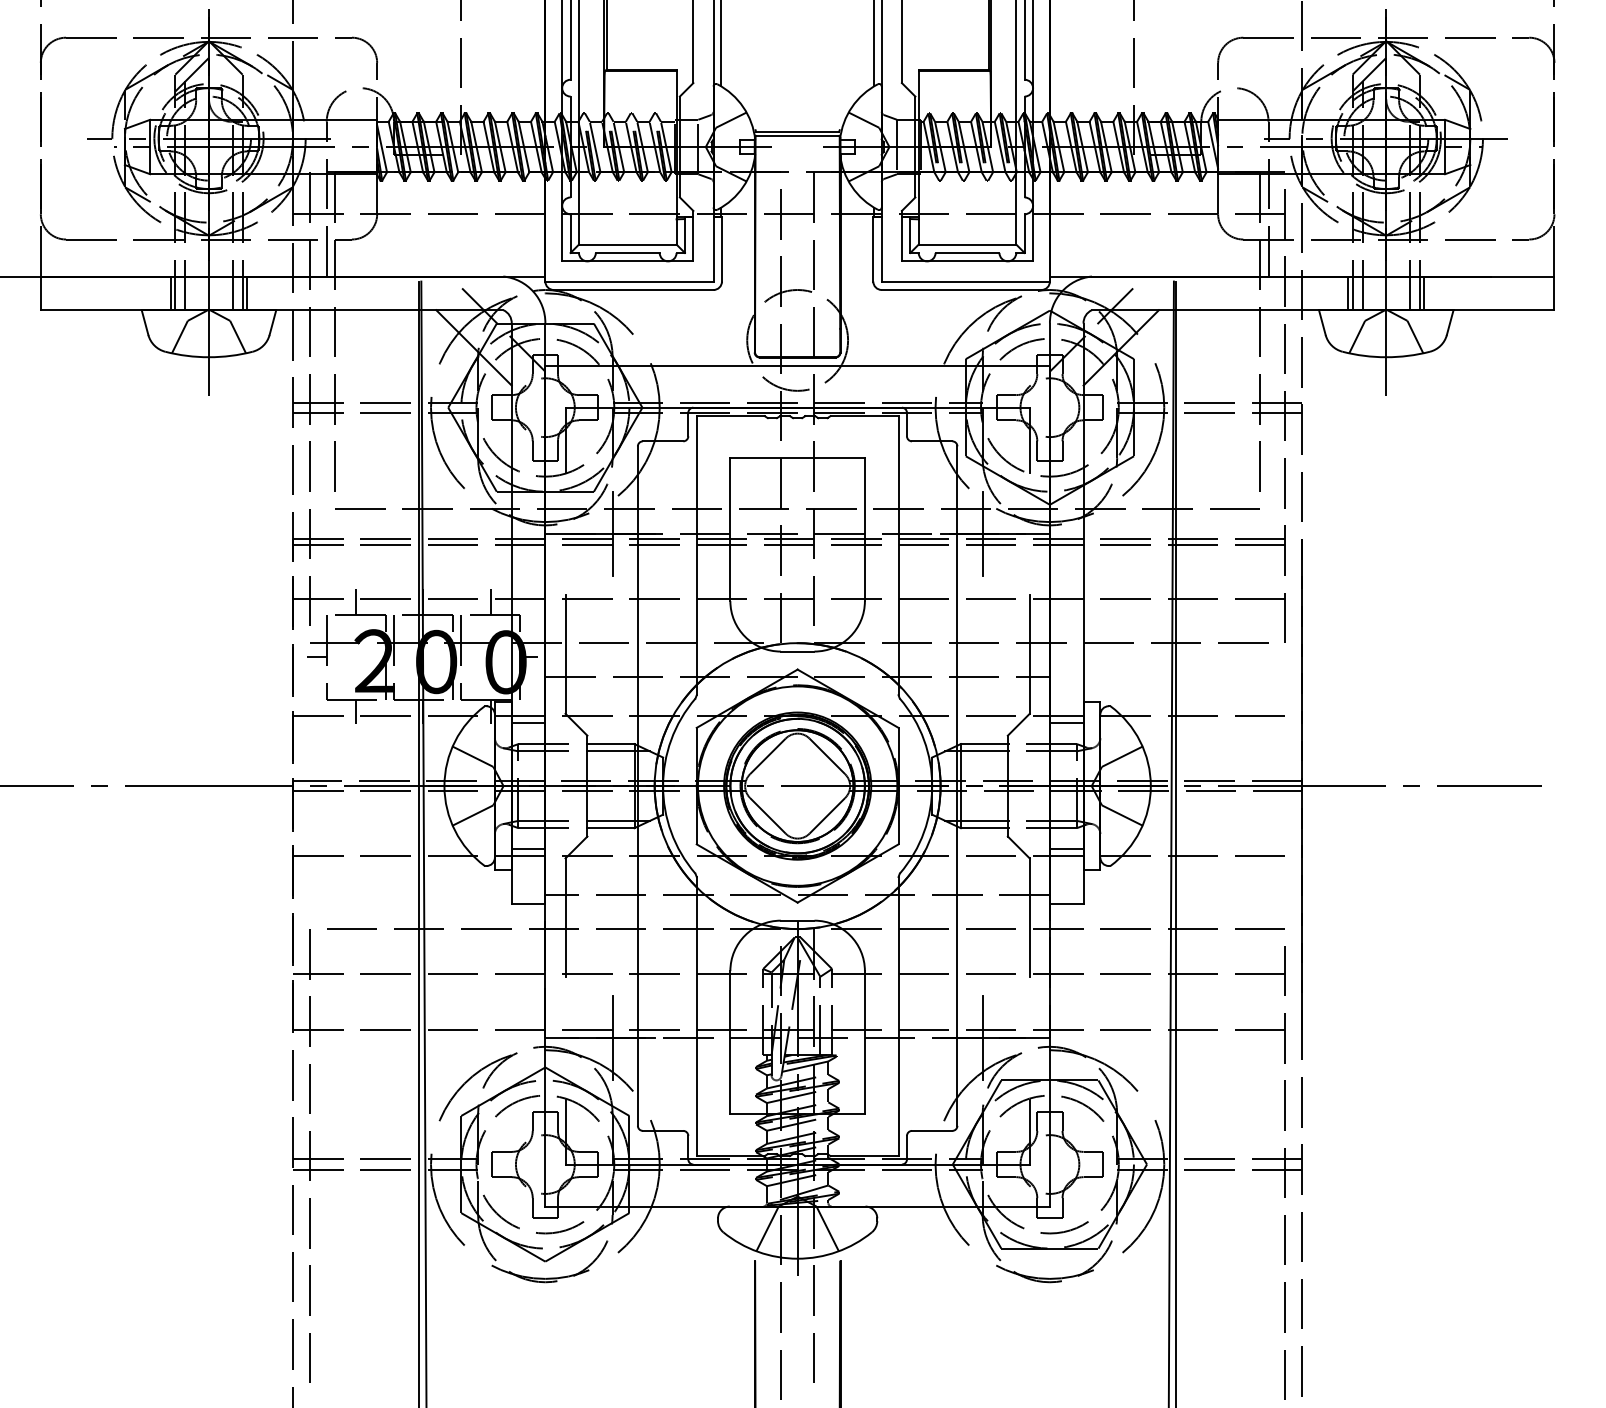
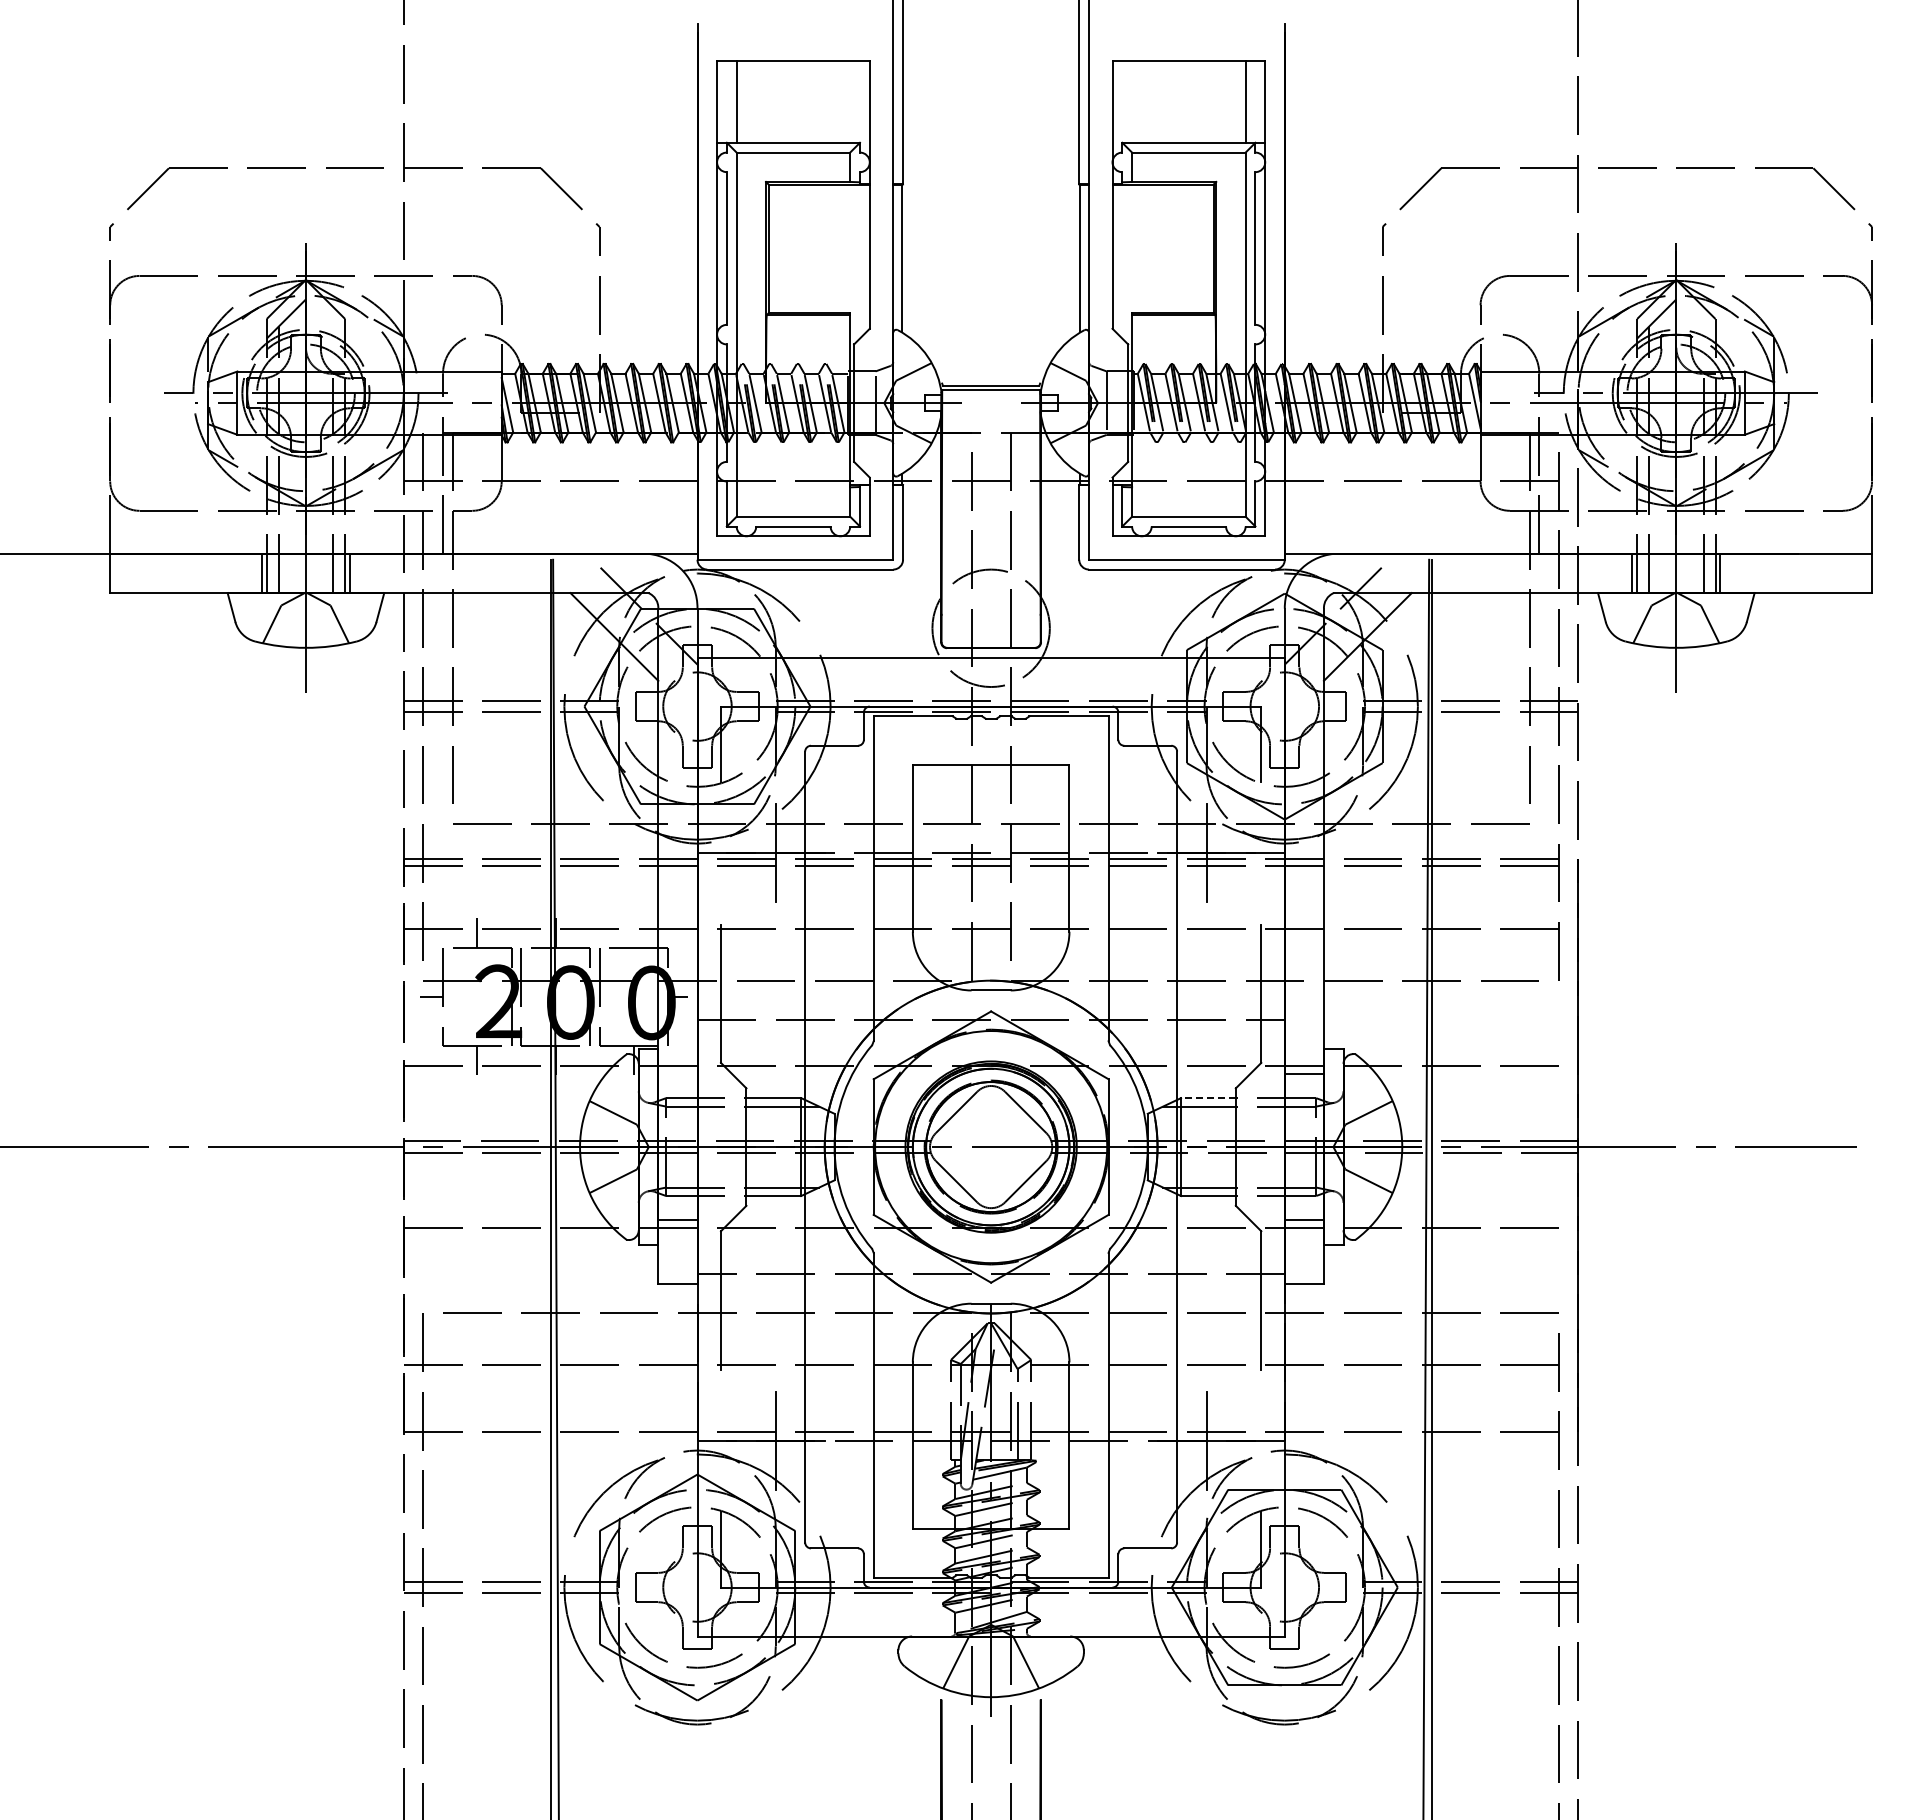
line: (490, 601) -> (633, 932), removed
line: (528, 722) -> (677, 1073), removed
line: (983, 744) -> (1207, 1098), solid -> dashed

